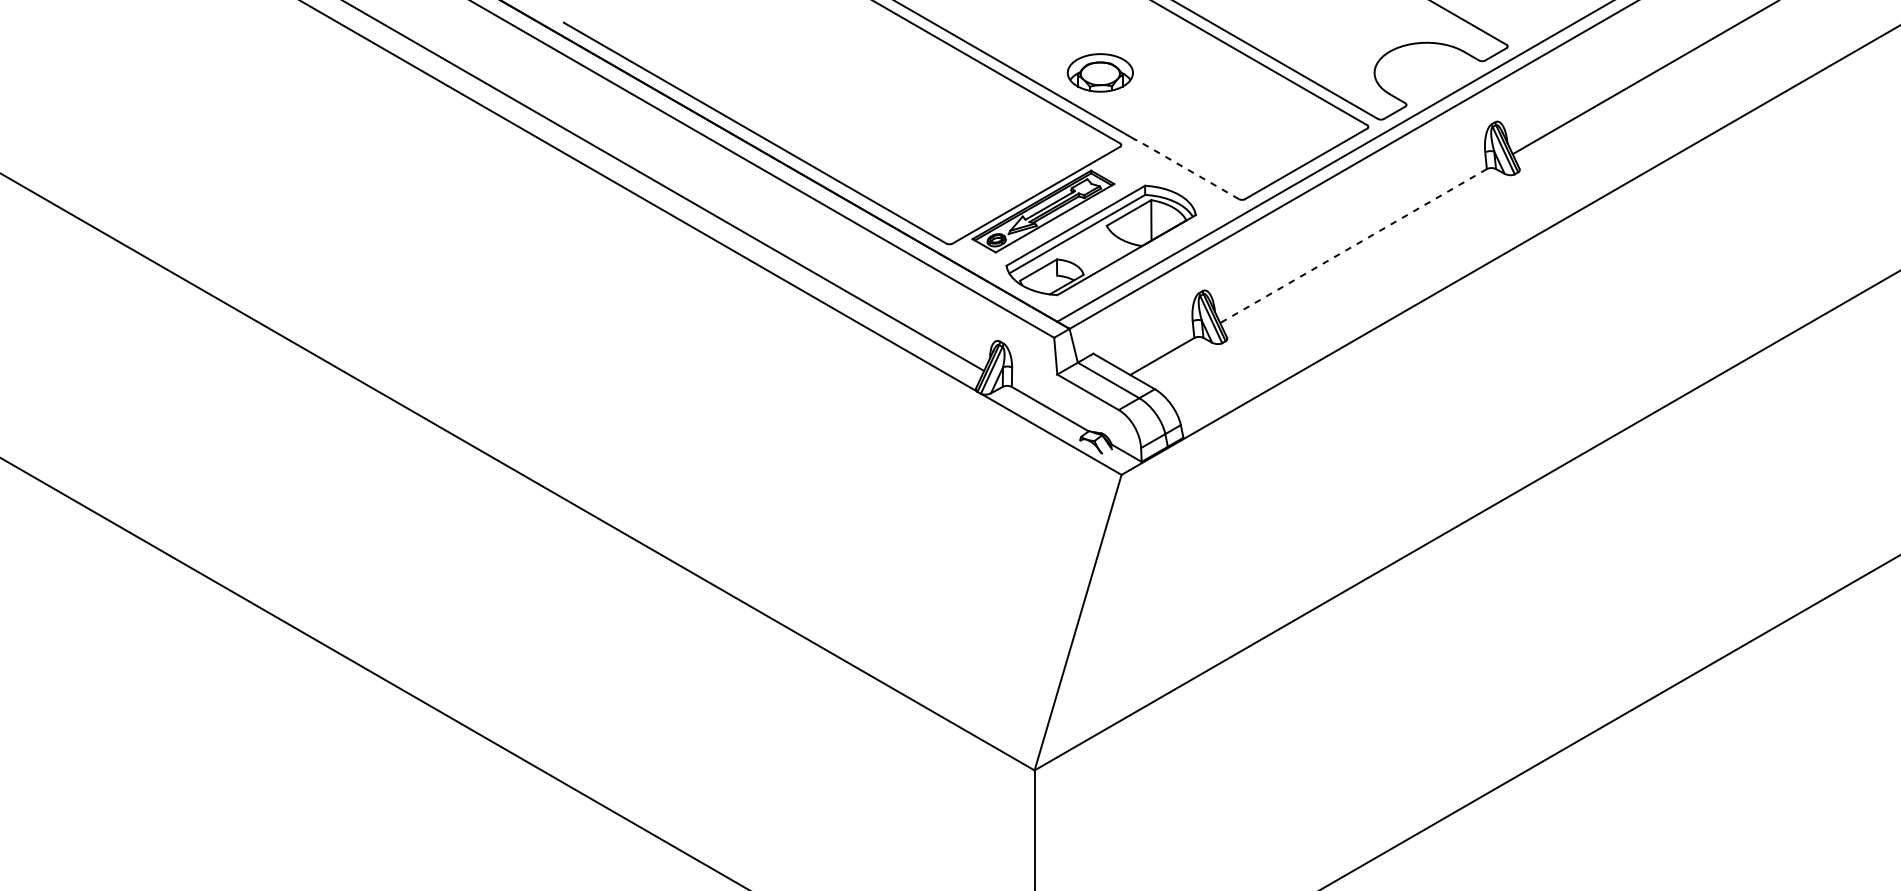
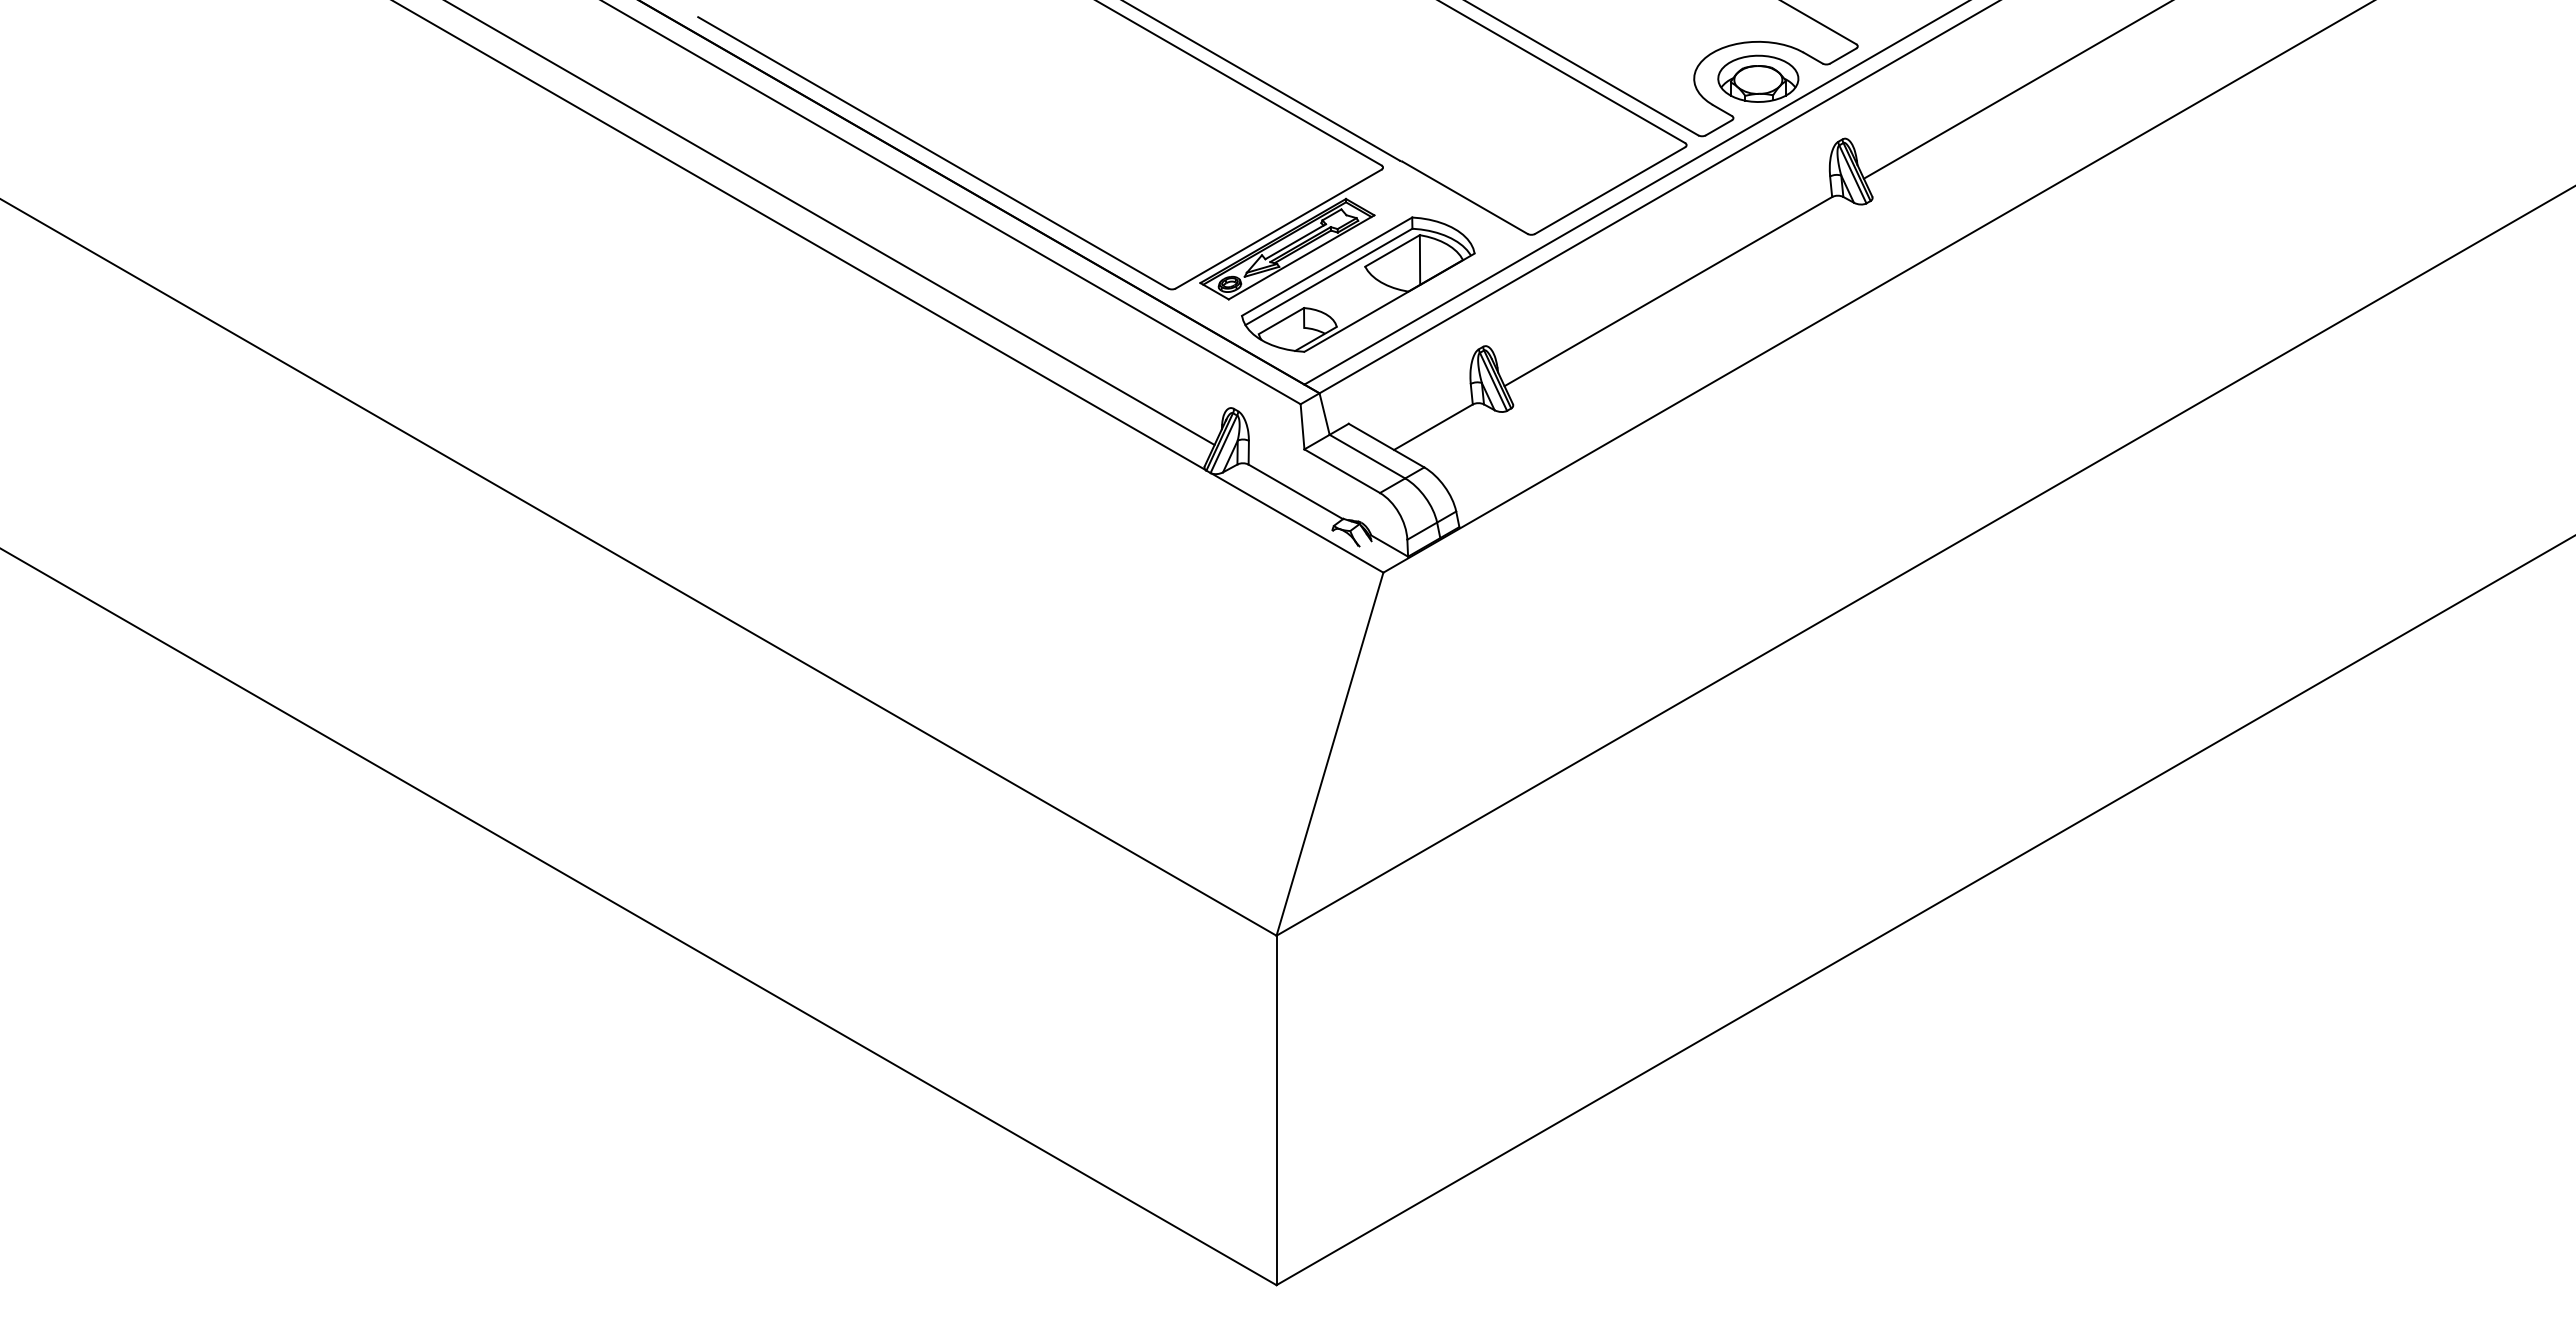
part: (1100, 72) -> (1758, 78), moved
line: (1187, 169) -> (1464, 197), dashed -> solid
line: (1352, 246) -> (1667, 291), dashed -> solid

